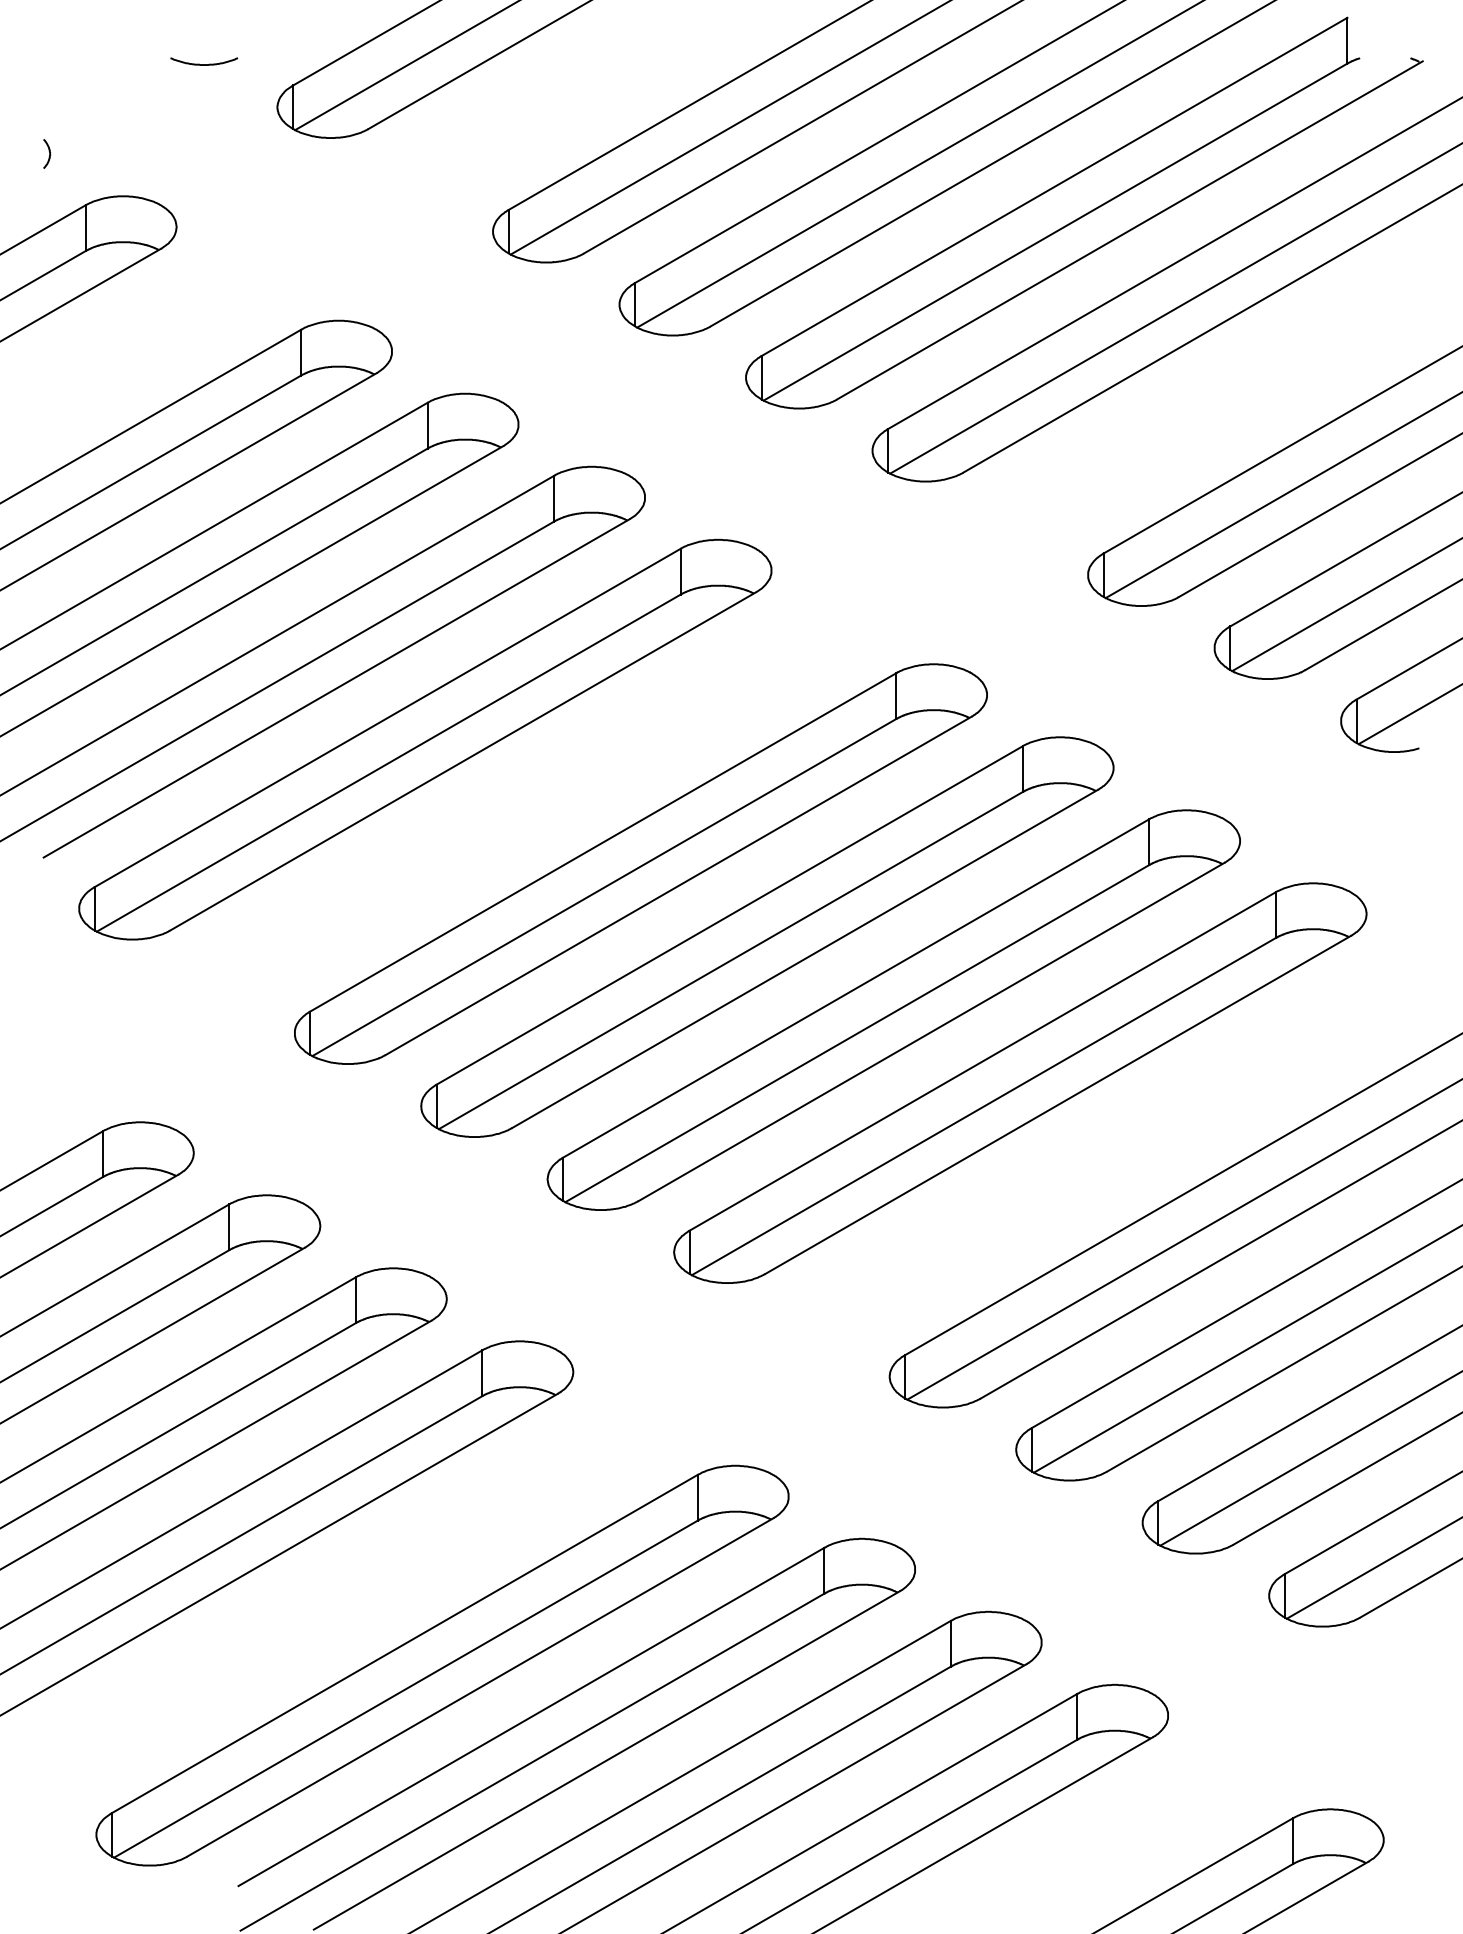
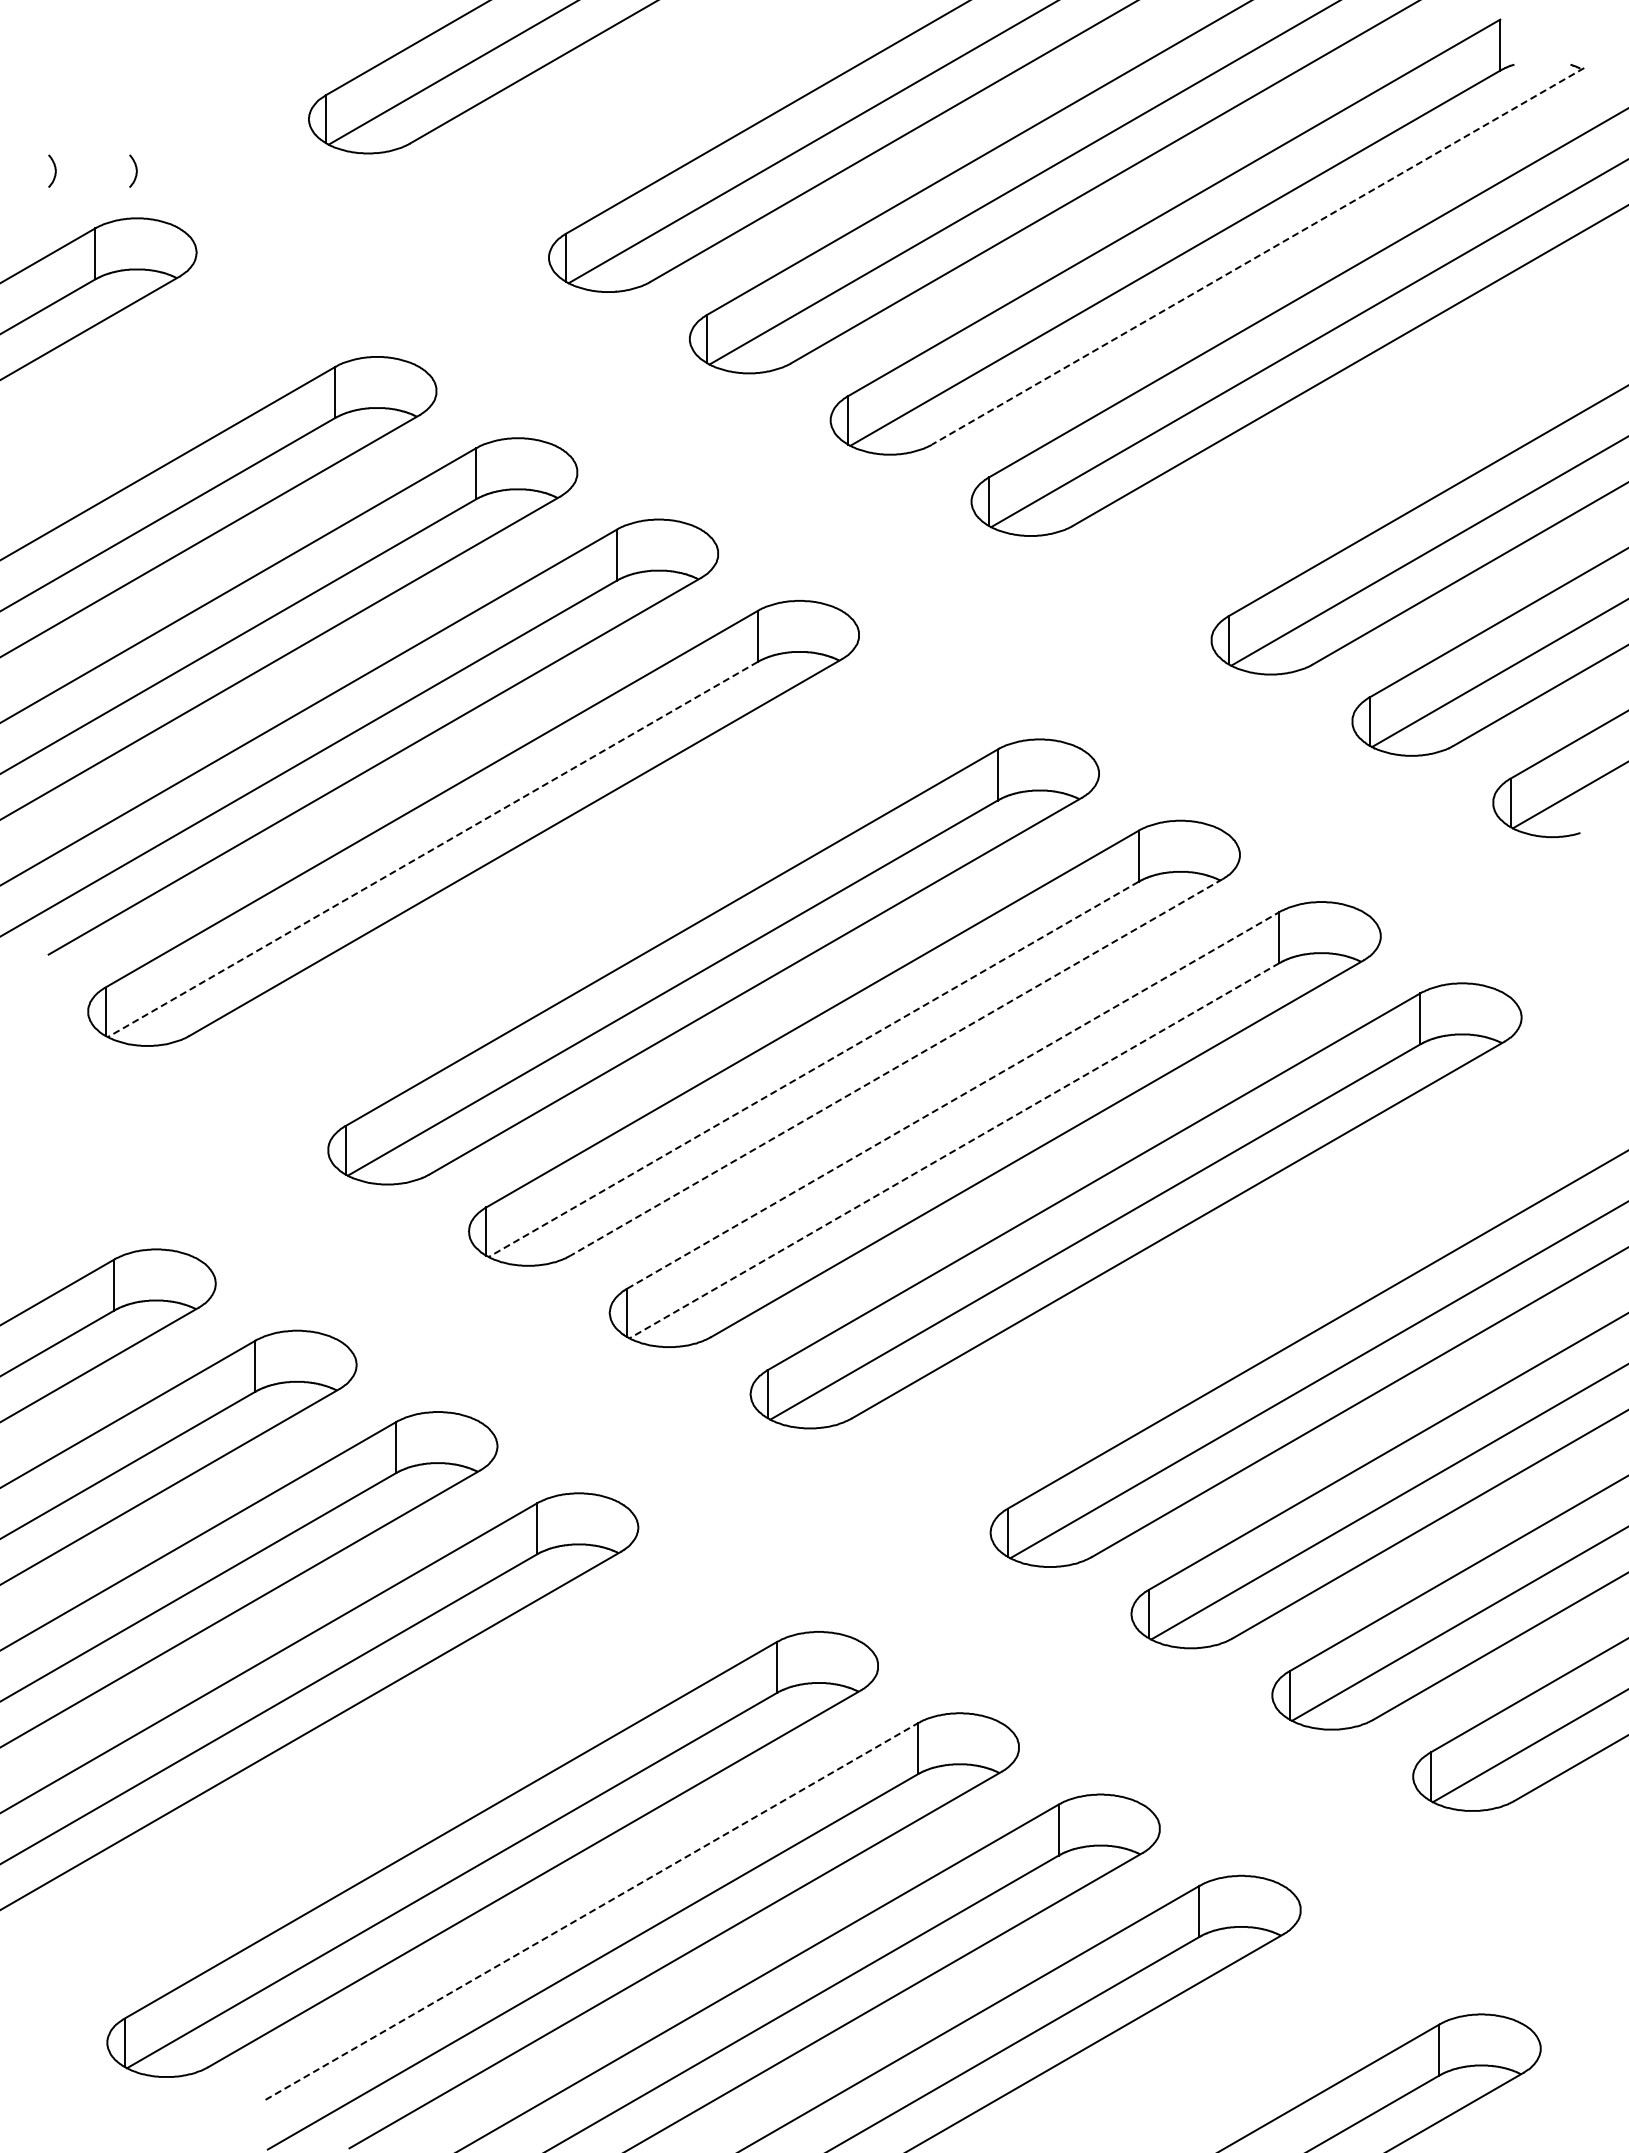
curve: (204, 64) -> (227, 71), removed
curve: (121, 152) -> (135, 169), added
line: (1130, 230) -> (1258, 256), solid -> dashed
line: (388, 763) -> (432, 849), solid -> dashed
line: (805, 958) -> (896, 1067), solid -> dashed
line: (730, 960) -> (813, 1069), solid -> dashed
line: (856, 988) -> (953, 1100), solid -> dashed
line: (857, 1033) -> (954, 1150), solid -> dashed
line: (531, 1716) -> (591, 1911), solid -> dashed

